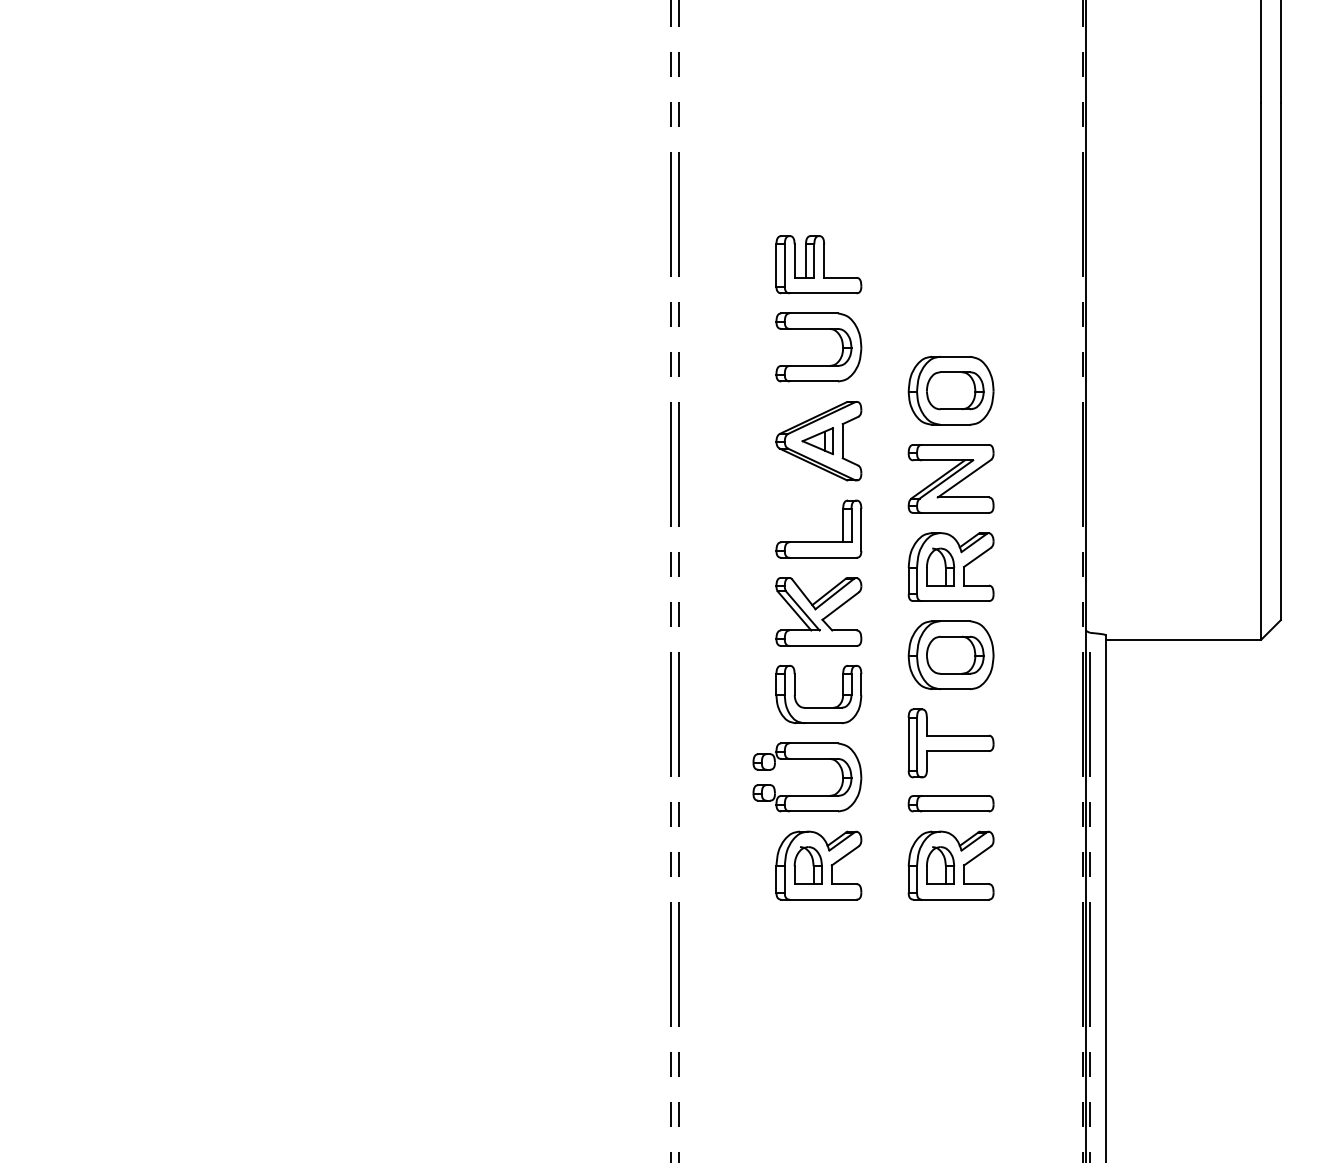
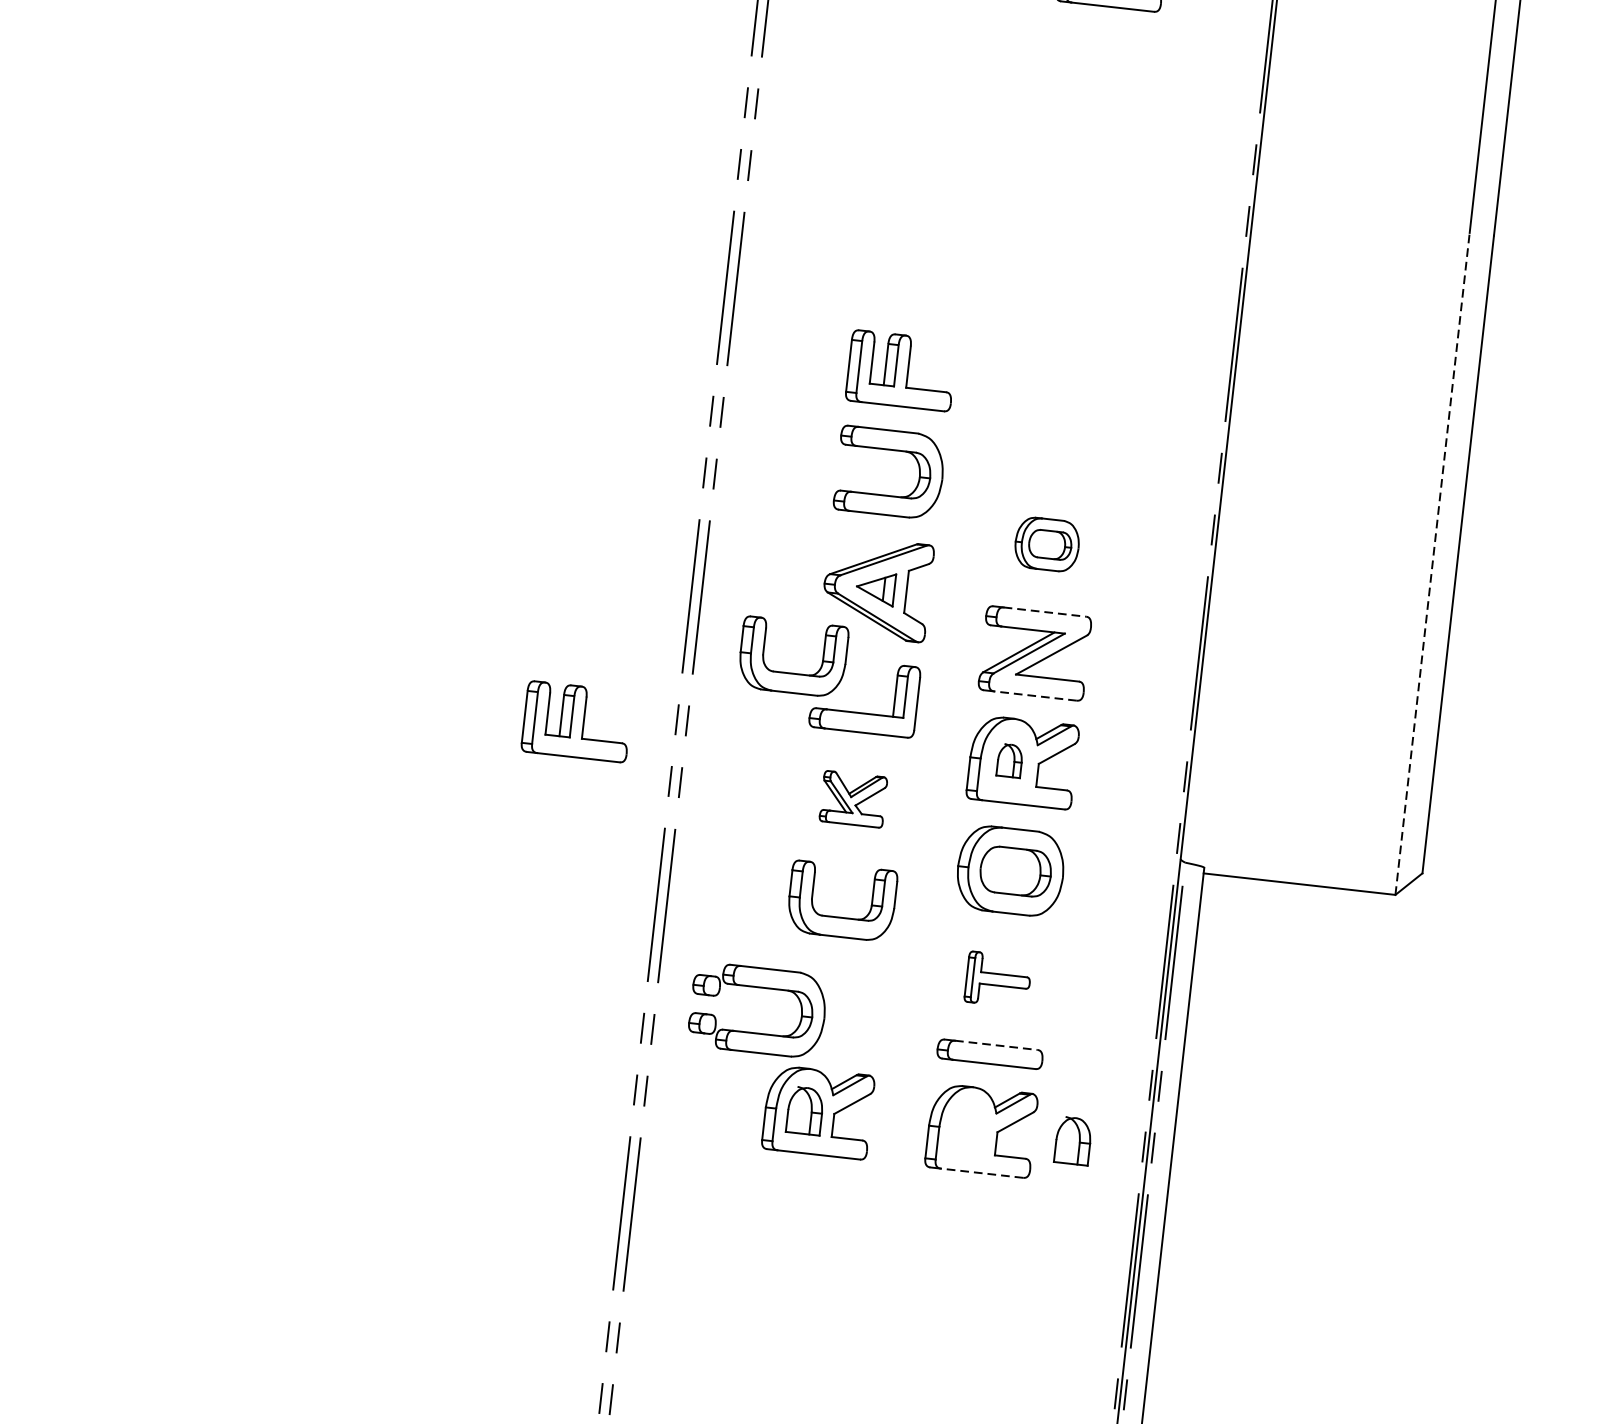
line: (1261, 371) -> (1432, 563), solid -> dashed
part: (950, 390) -> (1046, 544), size x0.6
line: (955, 444) -> (1045, 611), solid -> dashed
line: (954, 512) -> (1034, 695), solid -> dashed
part: (757, 516) -> (790, 673), added
part: (940, 566) -> (1009, 760), size x0.7
part: (590, 574) -> (576, 721), added
part: (818, 611) -> (853, 798), size x0.6
part: (950, 743) -> (997, 979), size x0.6
part: (807, 759) -> (760, 988), moved
line: (955, 795) -> (996, 1044), solid -> dashed
part: (940, 865) -> (1073, 1140), moved
line: (954, 899) -> (980, 1172), solid -> dashed

